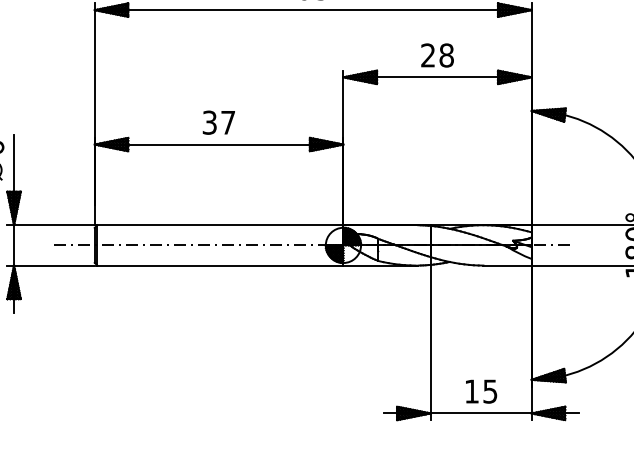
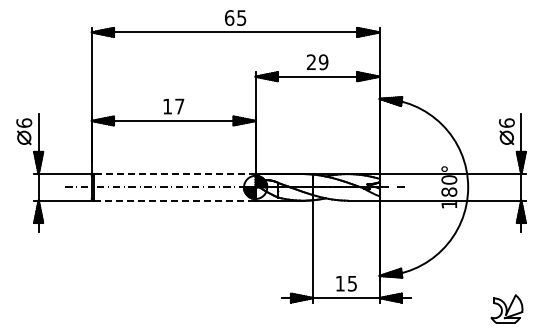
text: (446, 55) -> (323, 62), 28 -> 29
text: (209, 122) -> (167, 106), 37 -> 17
line: (220, 225) -> (174, 174), solid -> dashed
line: (221, 265) -> (175, 200), solid -> dashed

